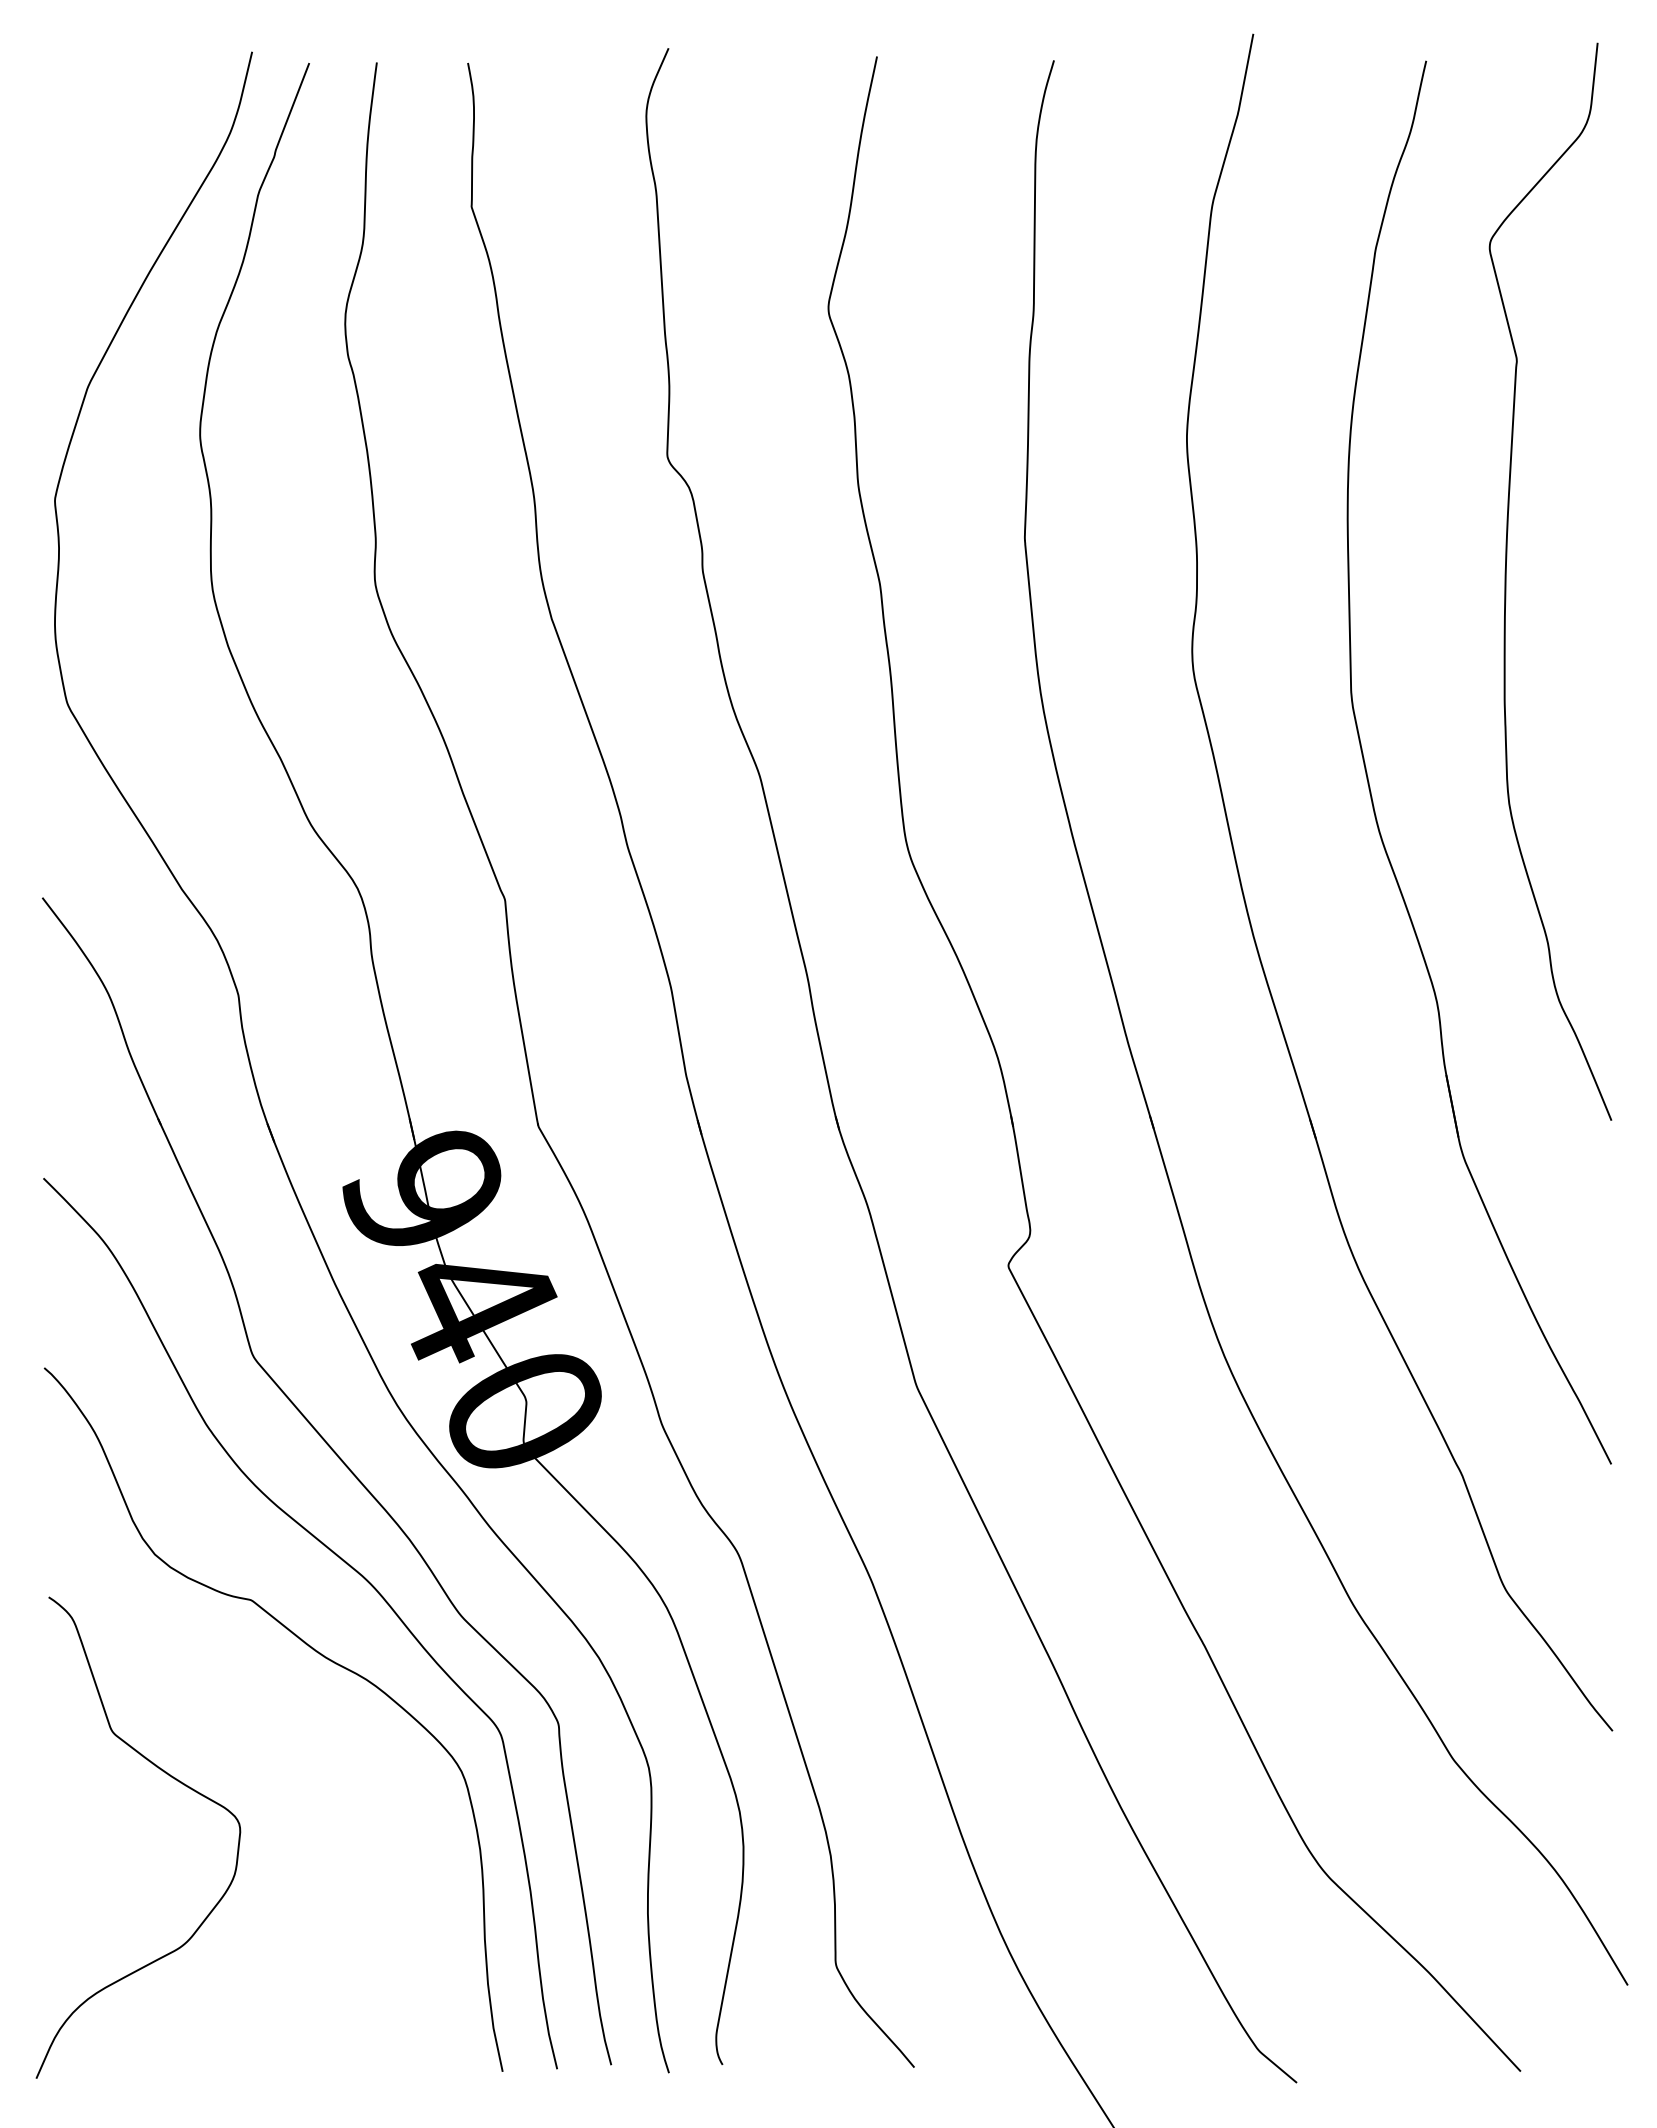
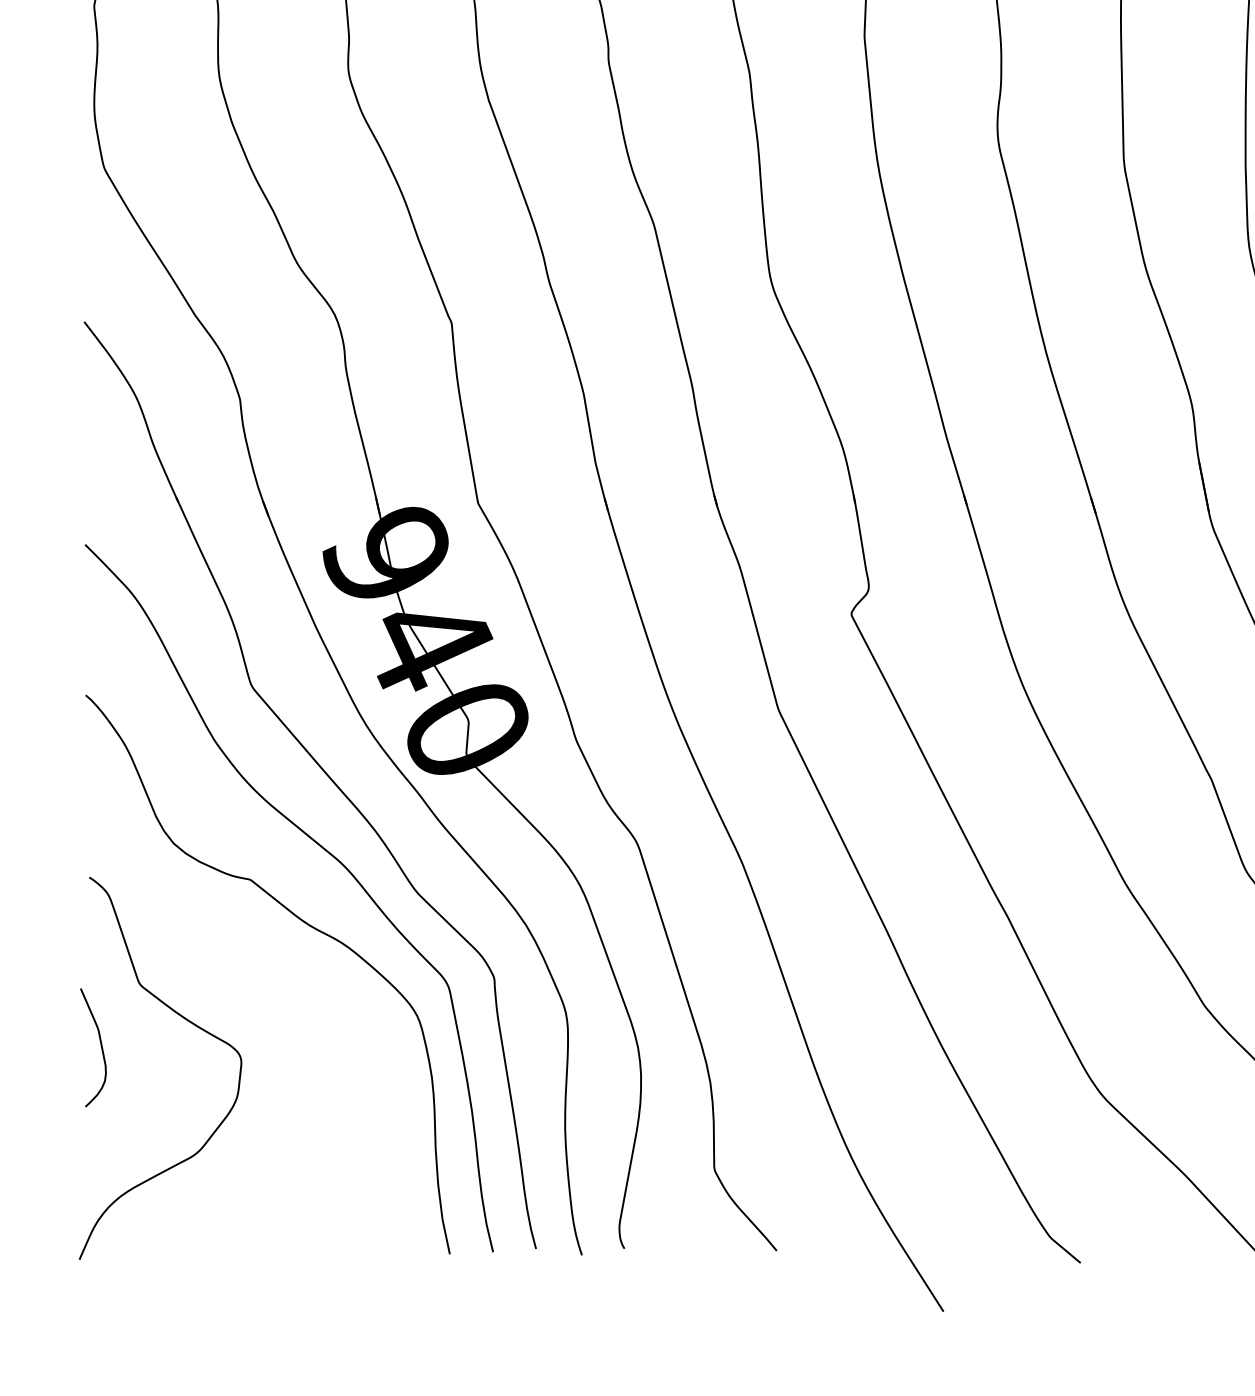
curve: (63, 1811) -> (101, 1047), added

